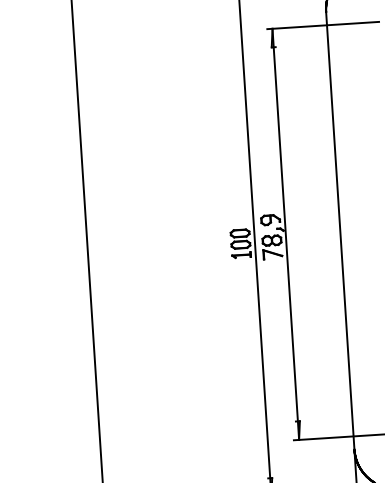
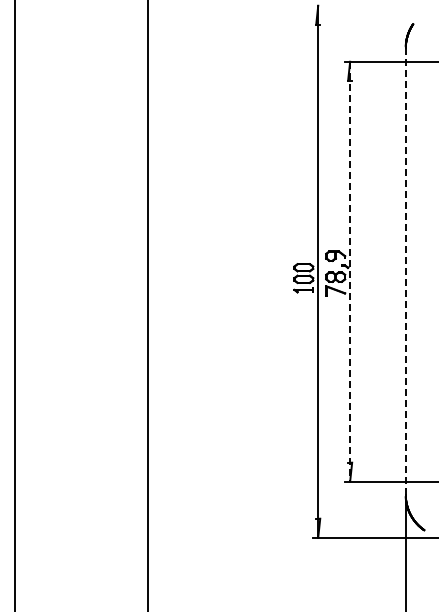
line: (339, 230) -> (405, 271), solid -> dashed
line: (286, 234) -> (350, 271), solid -> dashed

